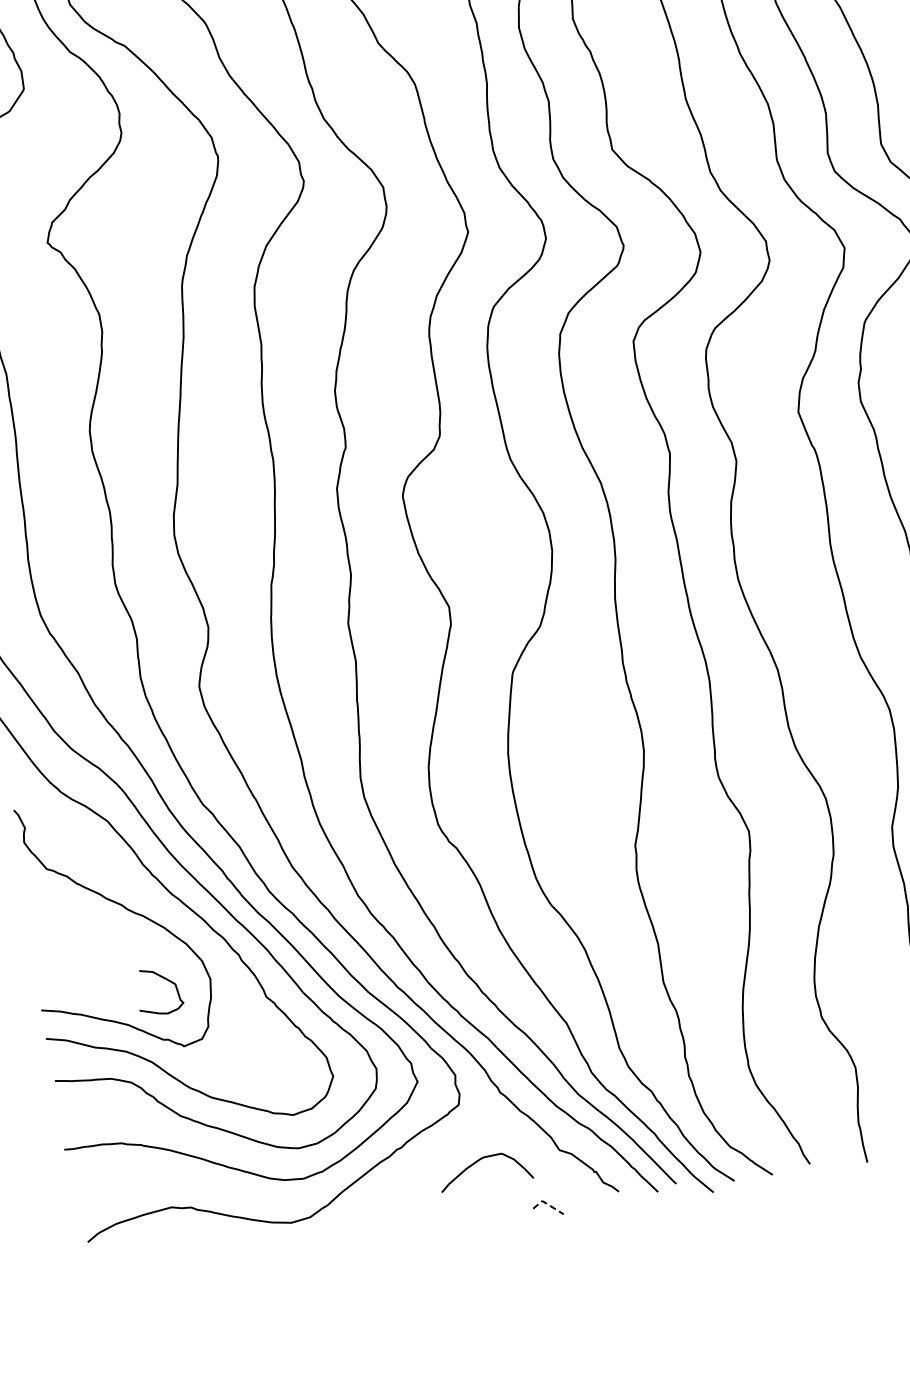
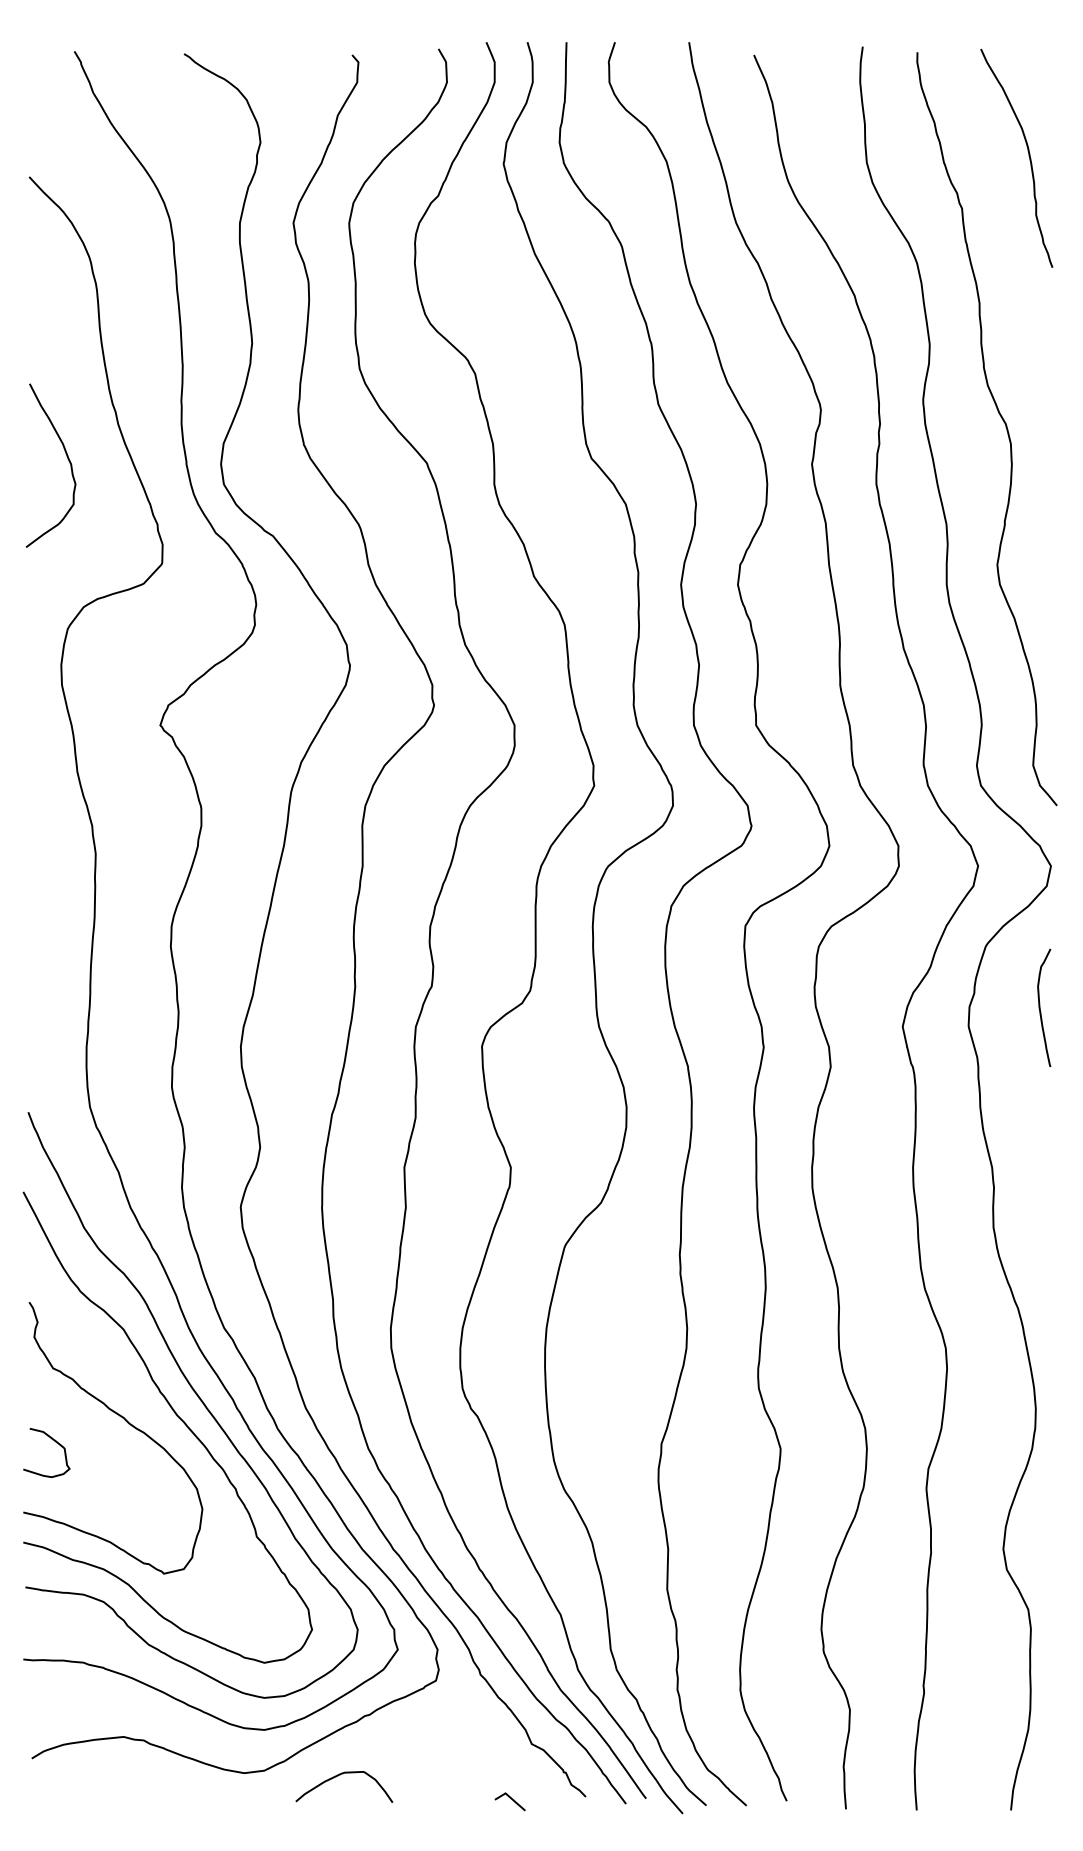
curve: (166, 980) -> (56, 1443), moved
curve: (478, 1161) -> (338, 1776), moved
line: (547, 1204) -> (510, 1797), dashed -> solid

